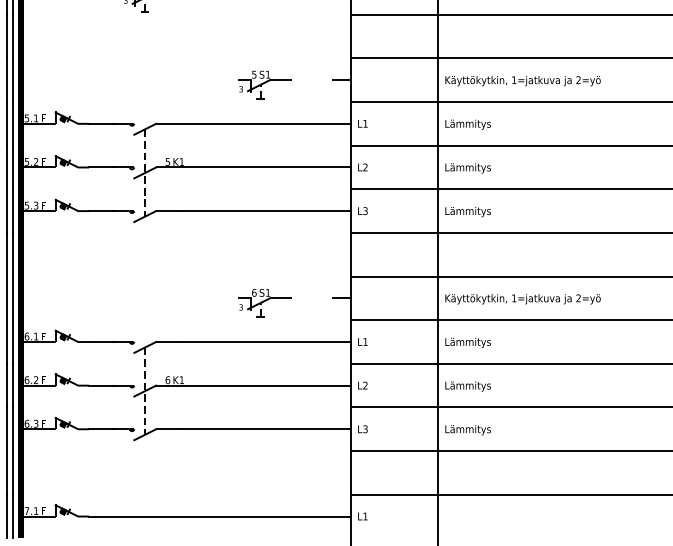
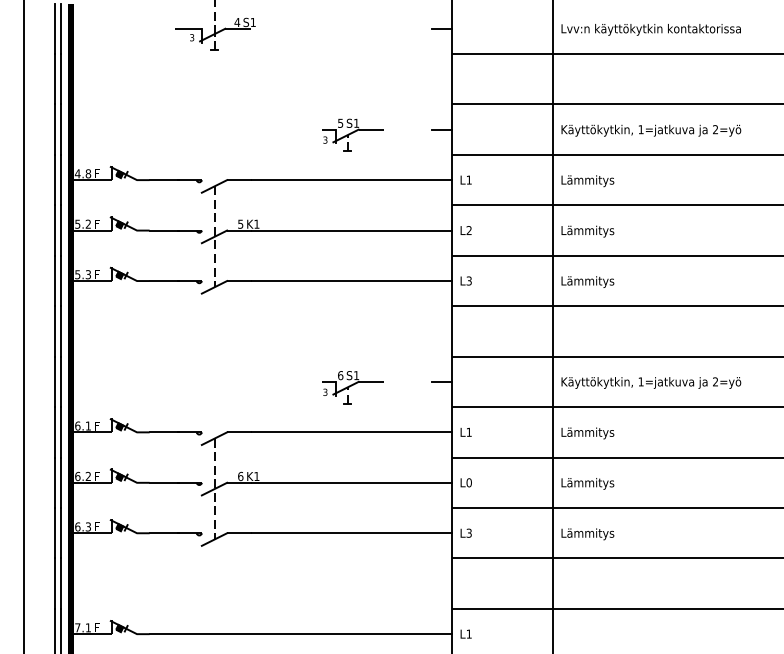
text: (31, 118) -> (82, 173), 5.1 -> 4.8
text: (364, 385) -> (468, 482), L2 -> L0

